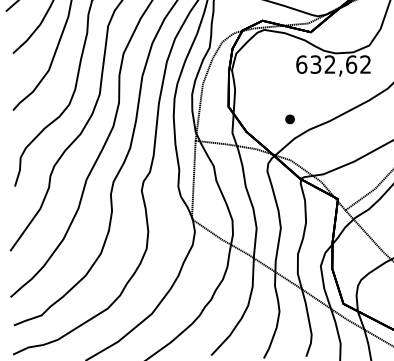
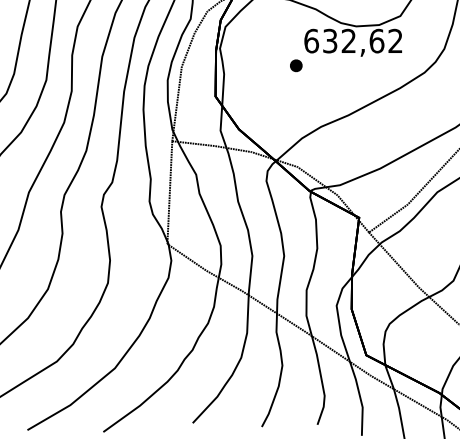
part: (289, 119) -> (295, 65), moved

